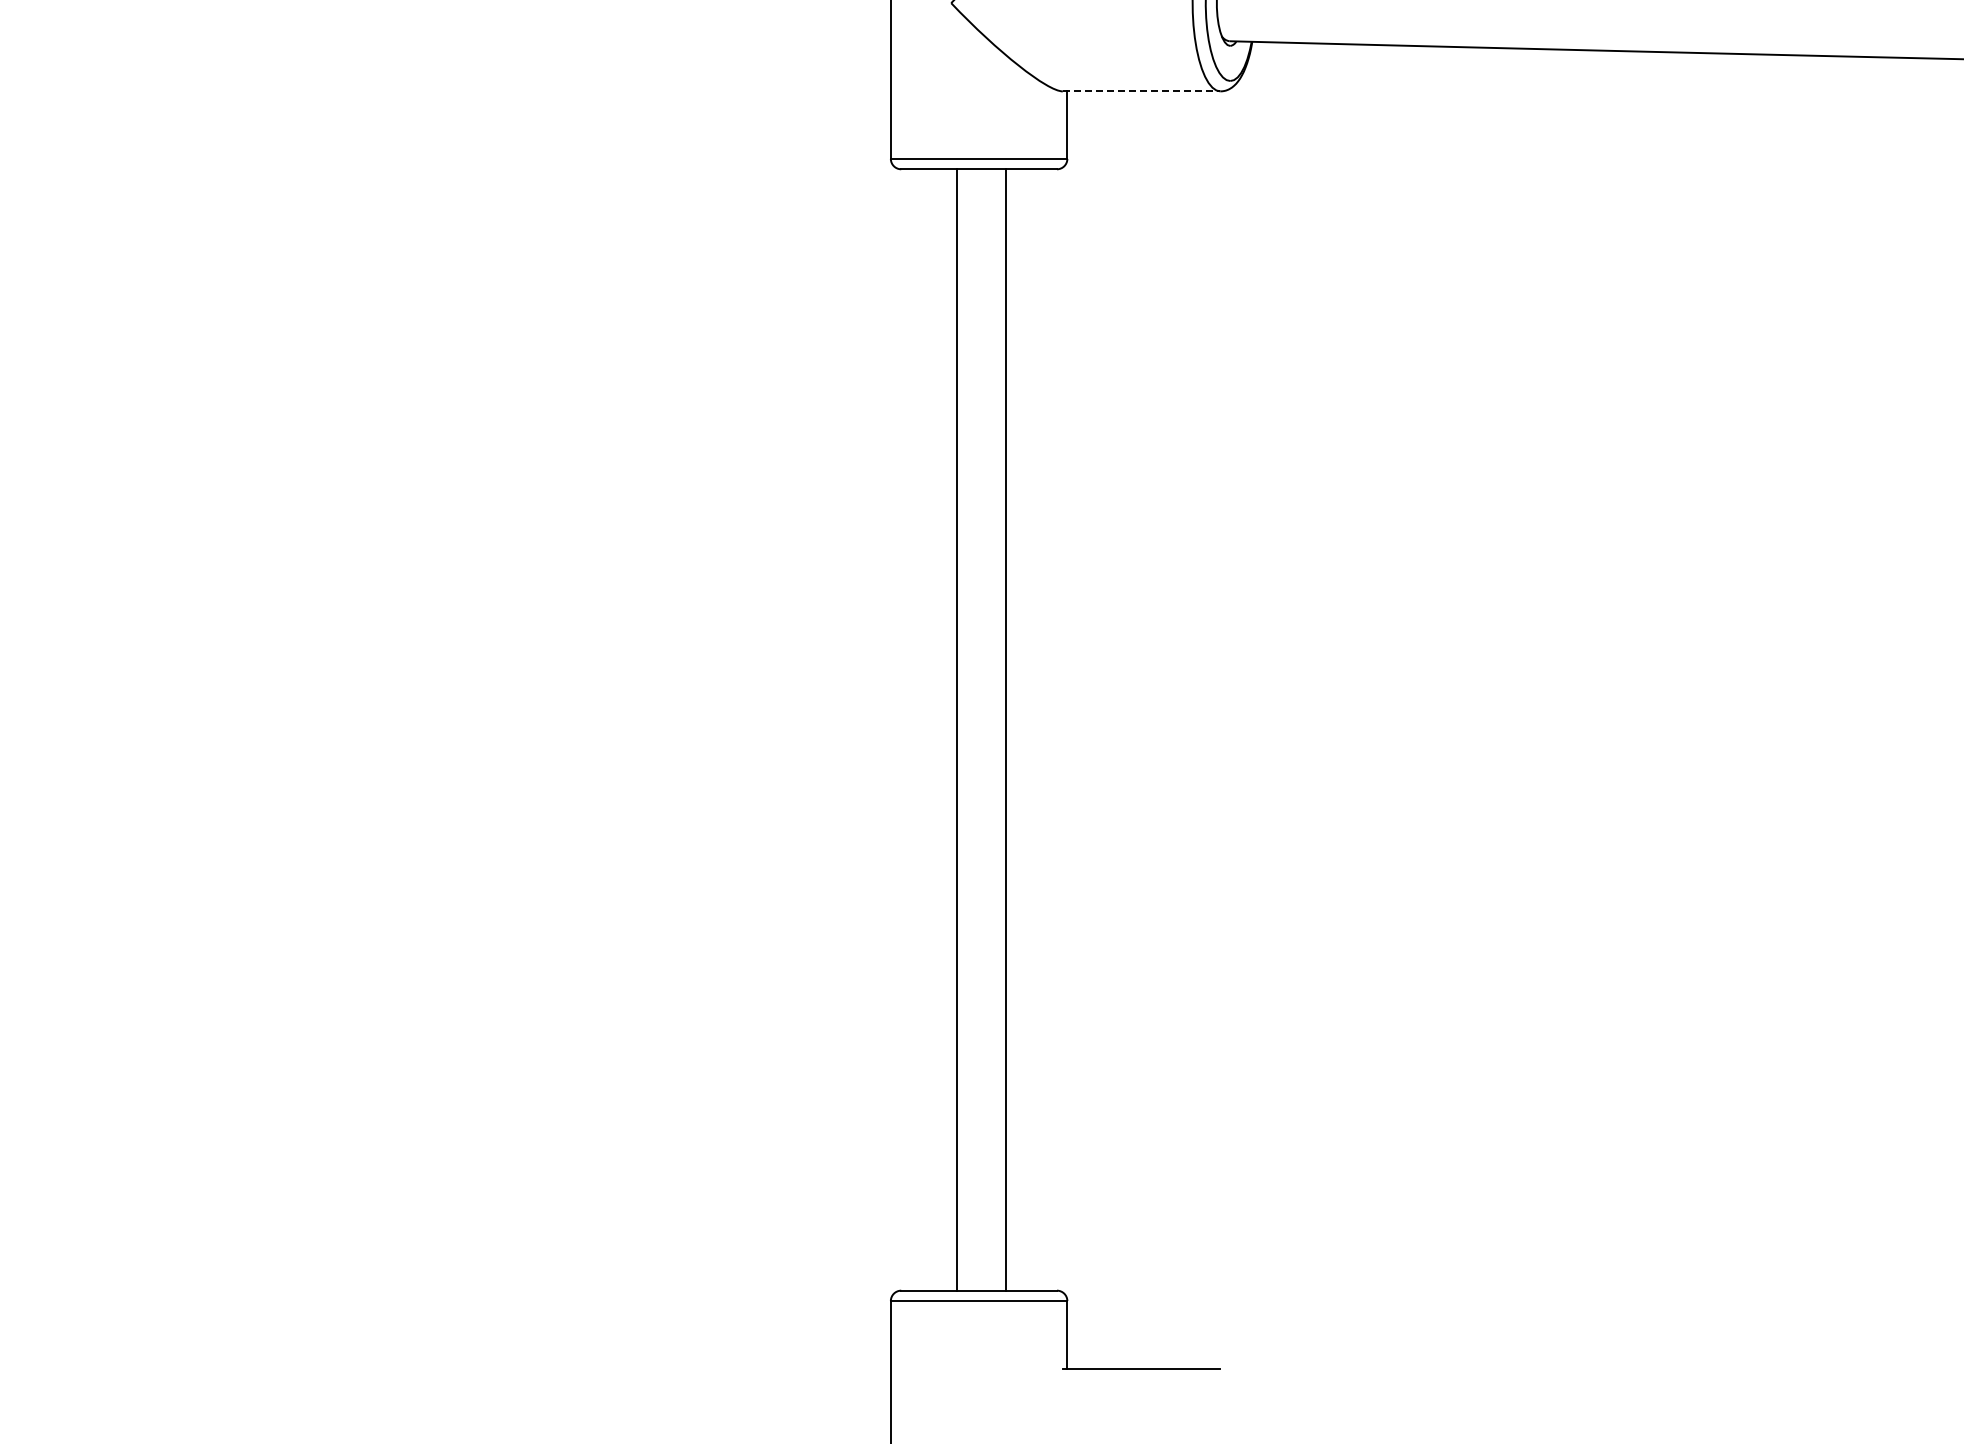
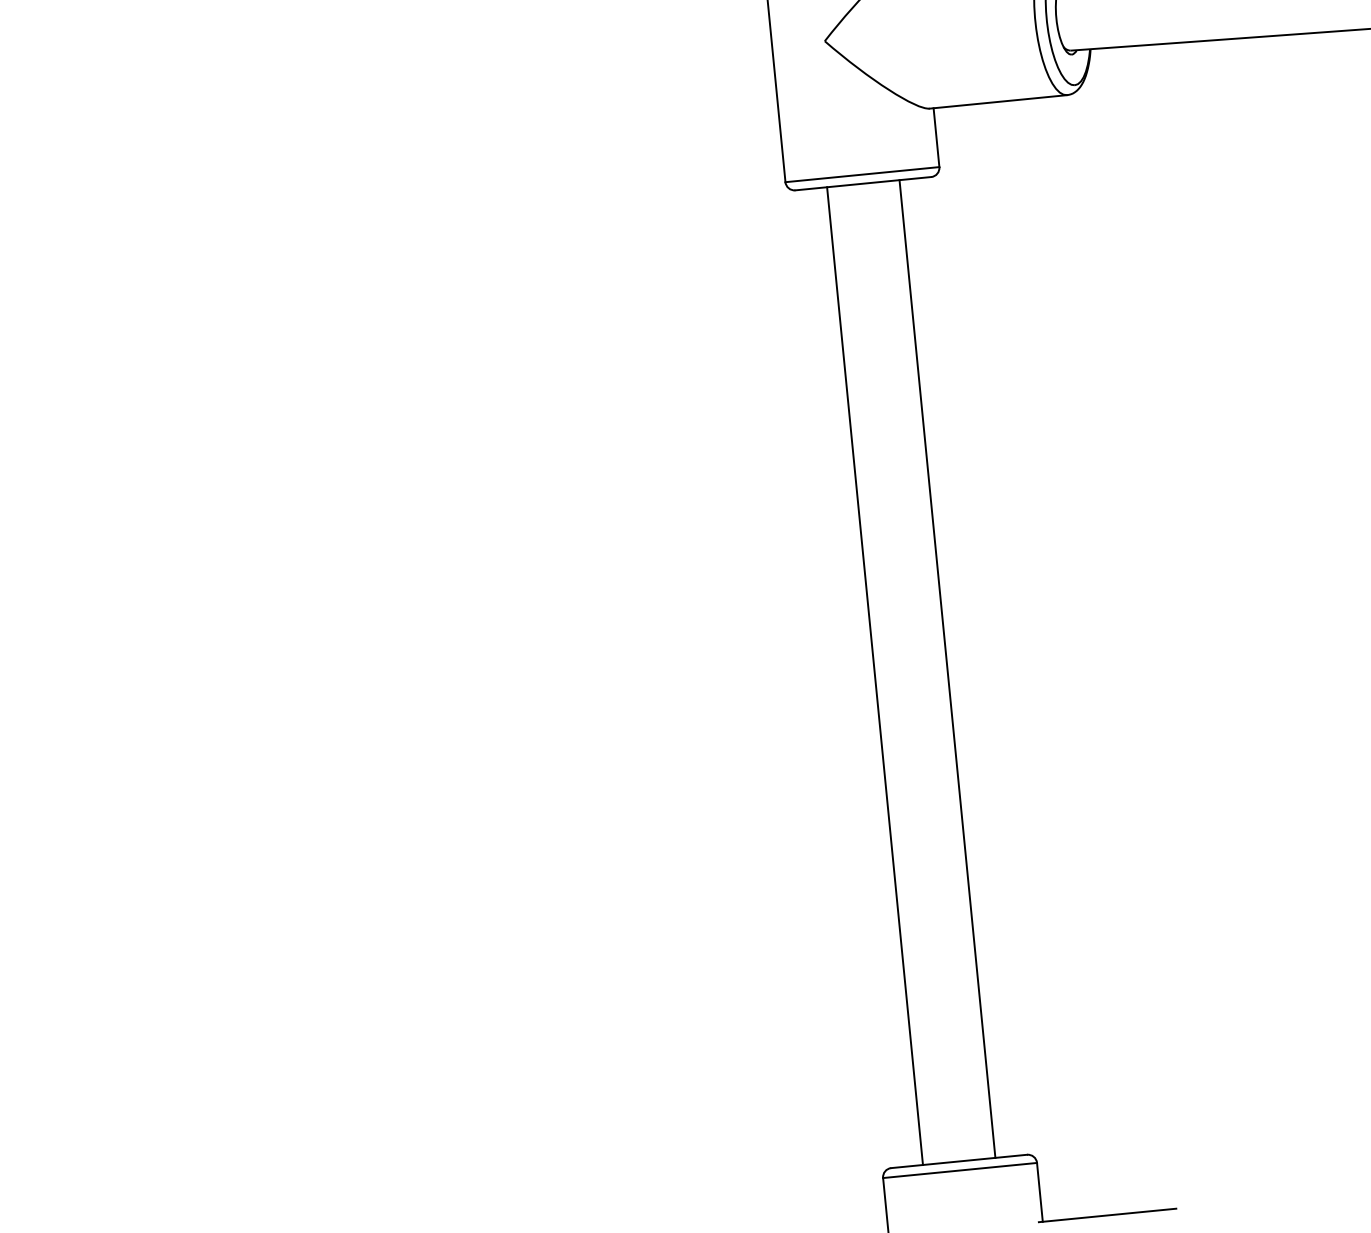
line: (1141, 91) -> (998, 101), dashed -> solid
line: (956, 729) -> (947, 668), moved
line: (1005, 729) -> (874, 675), moved

